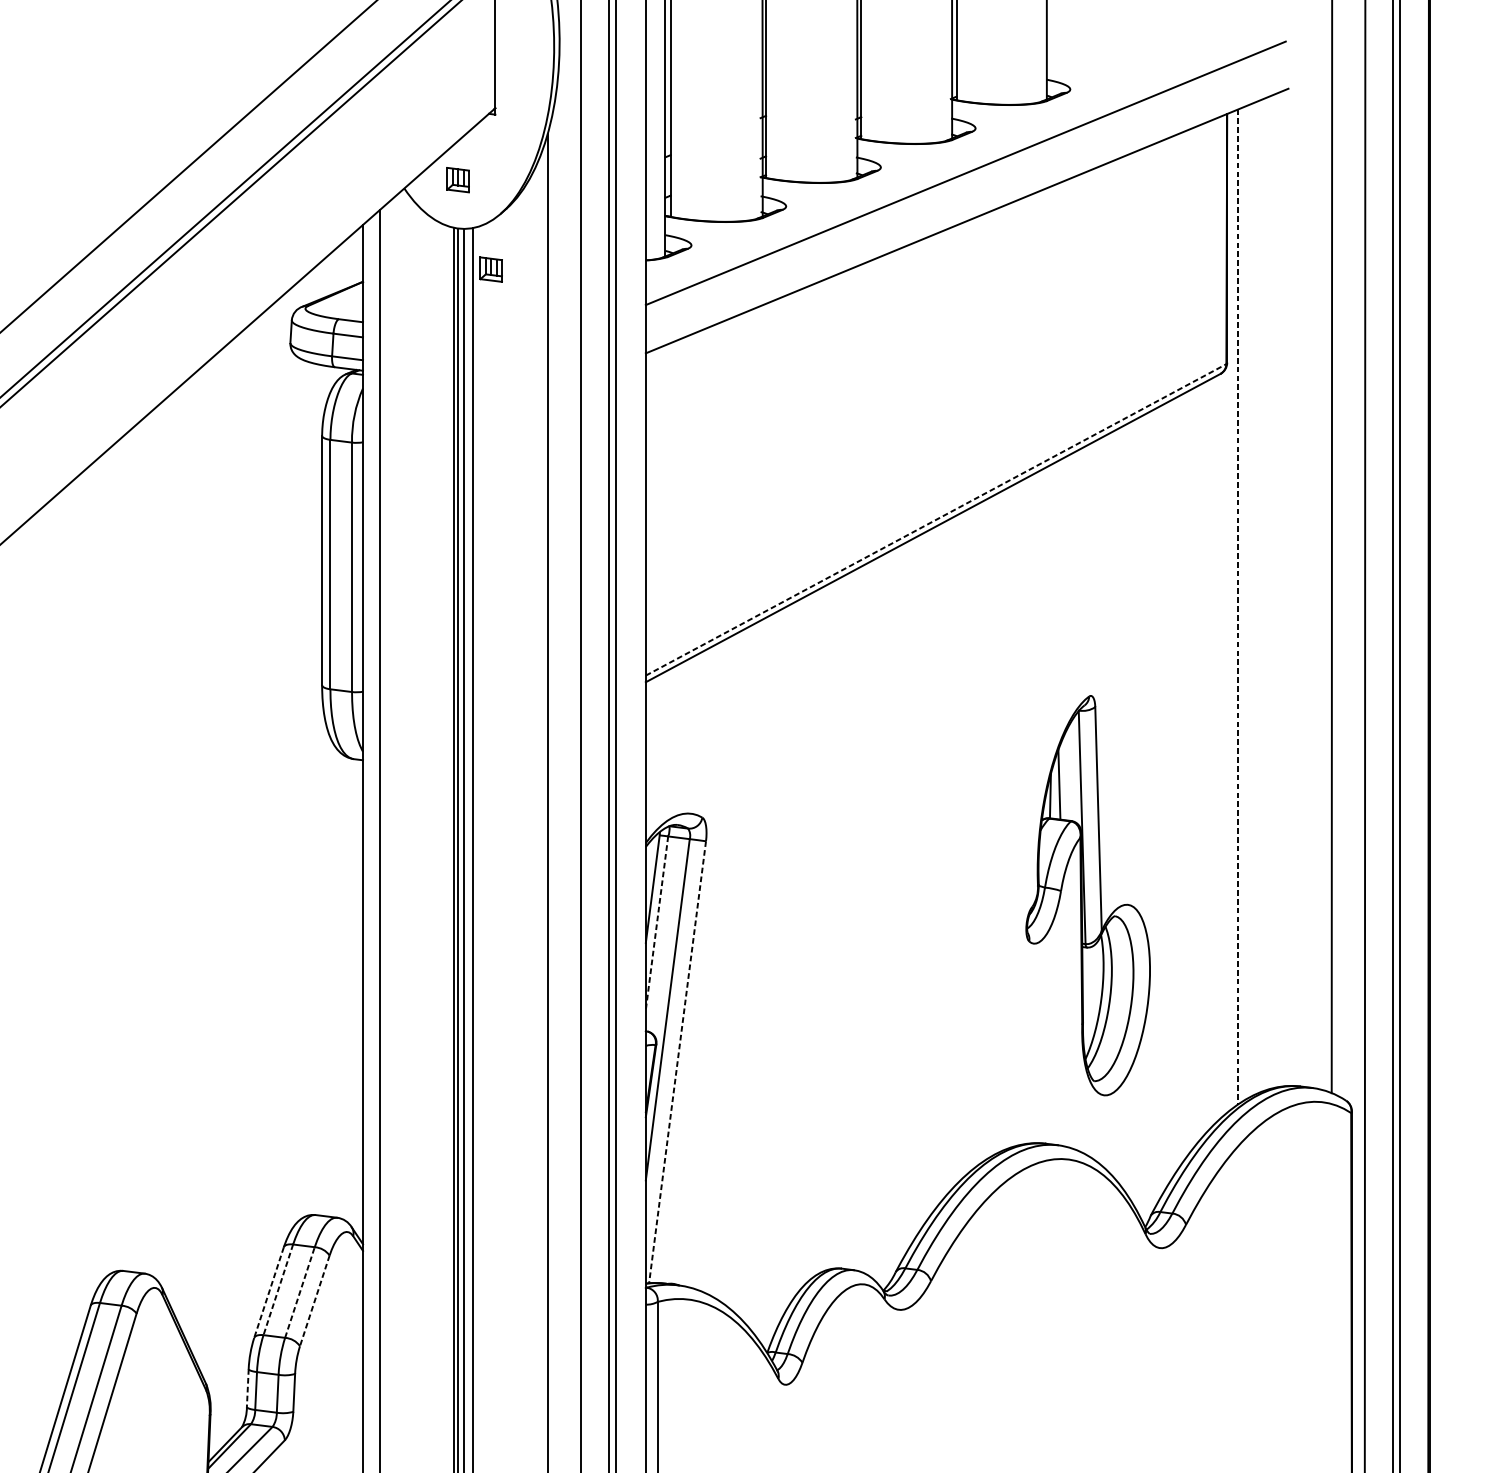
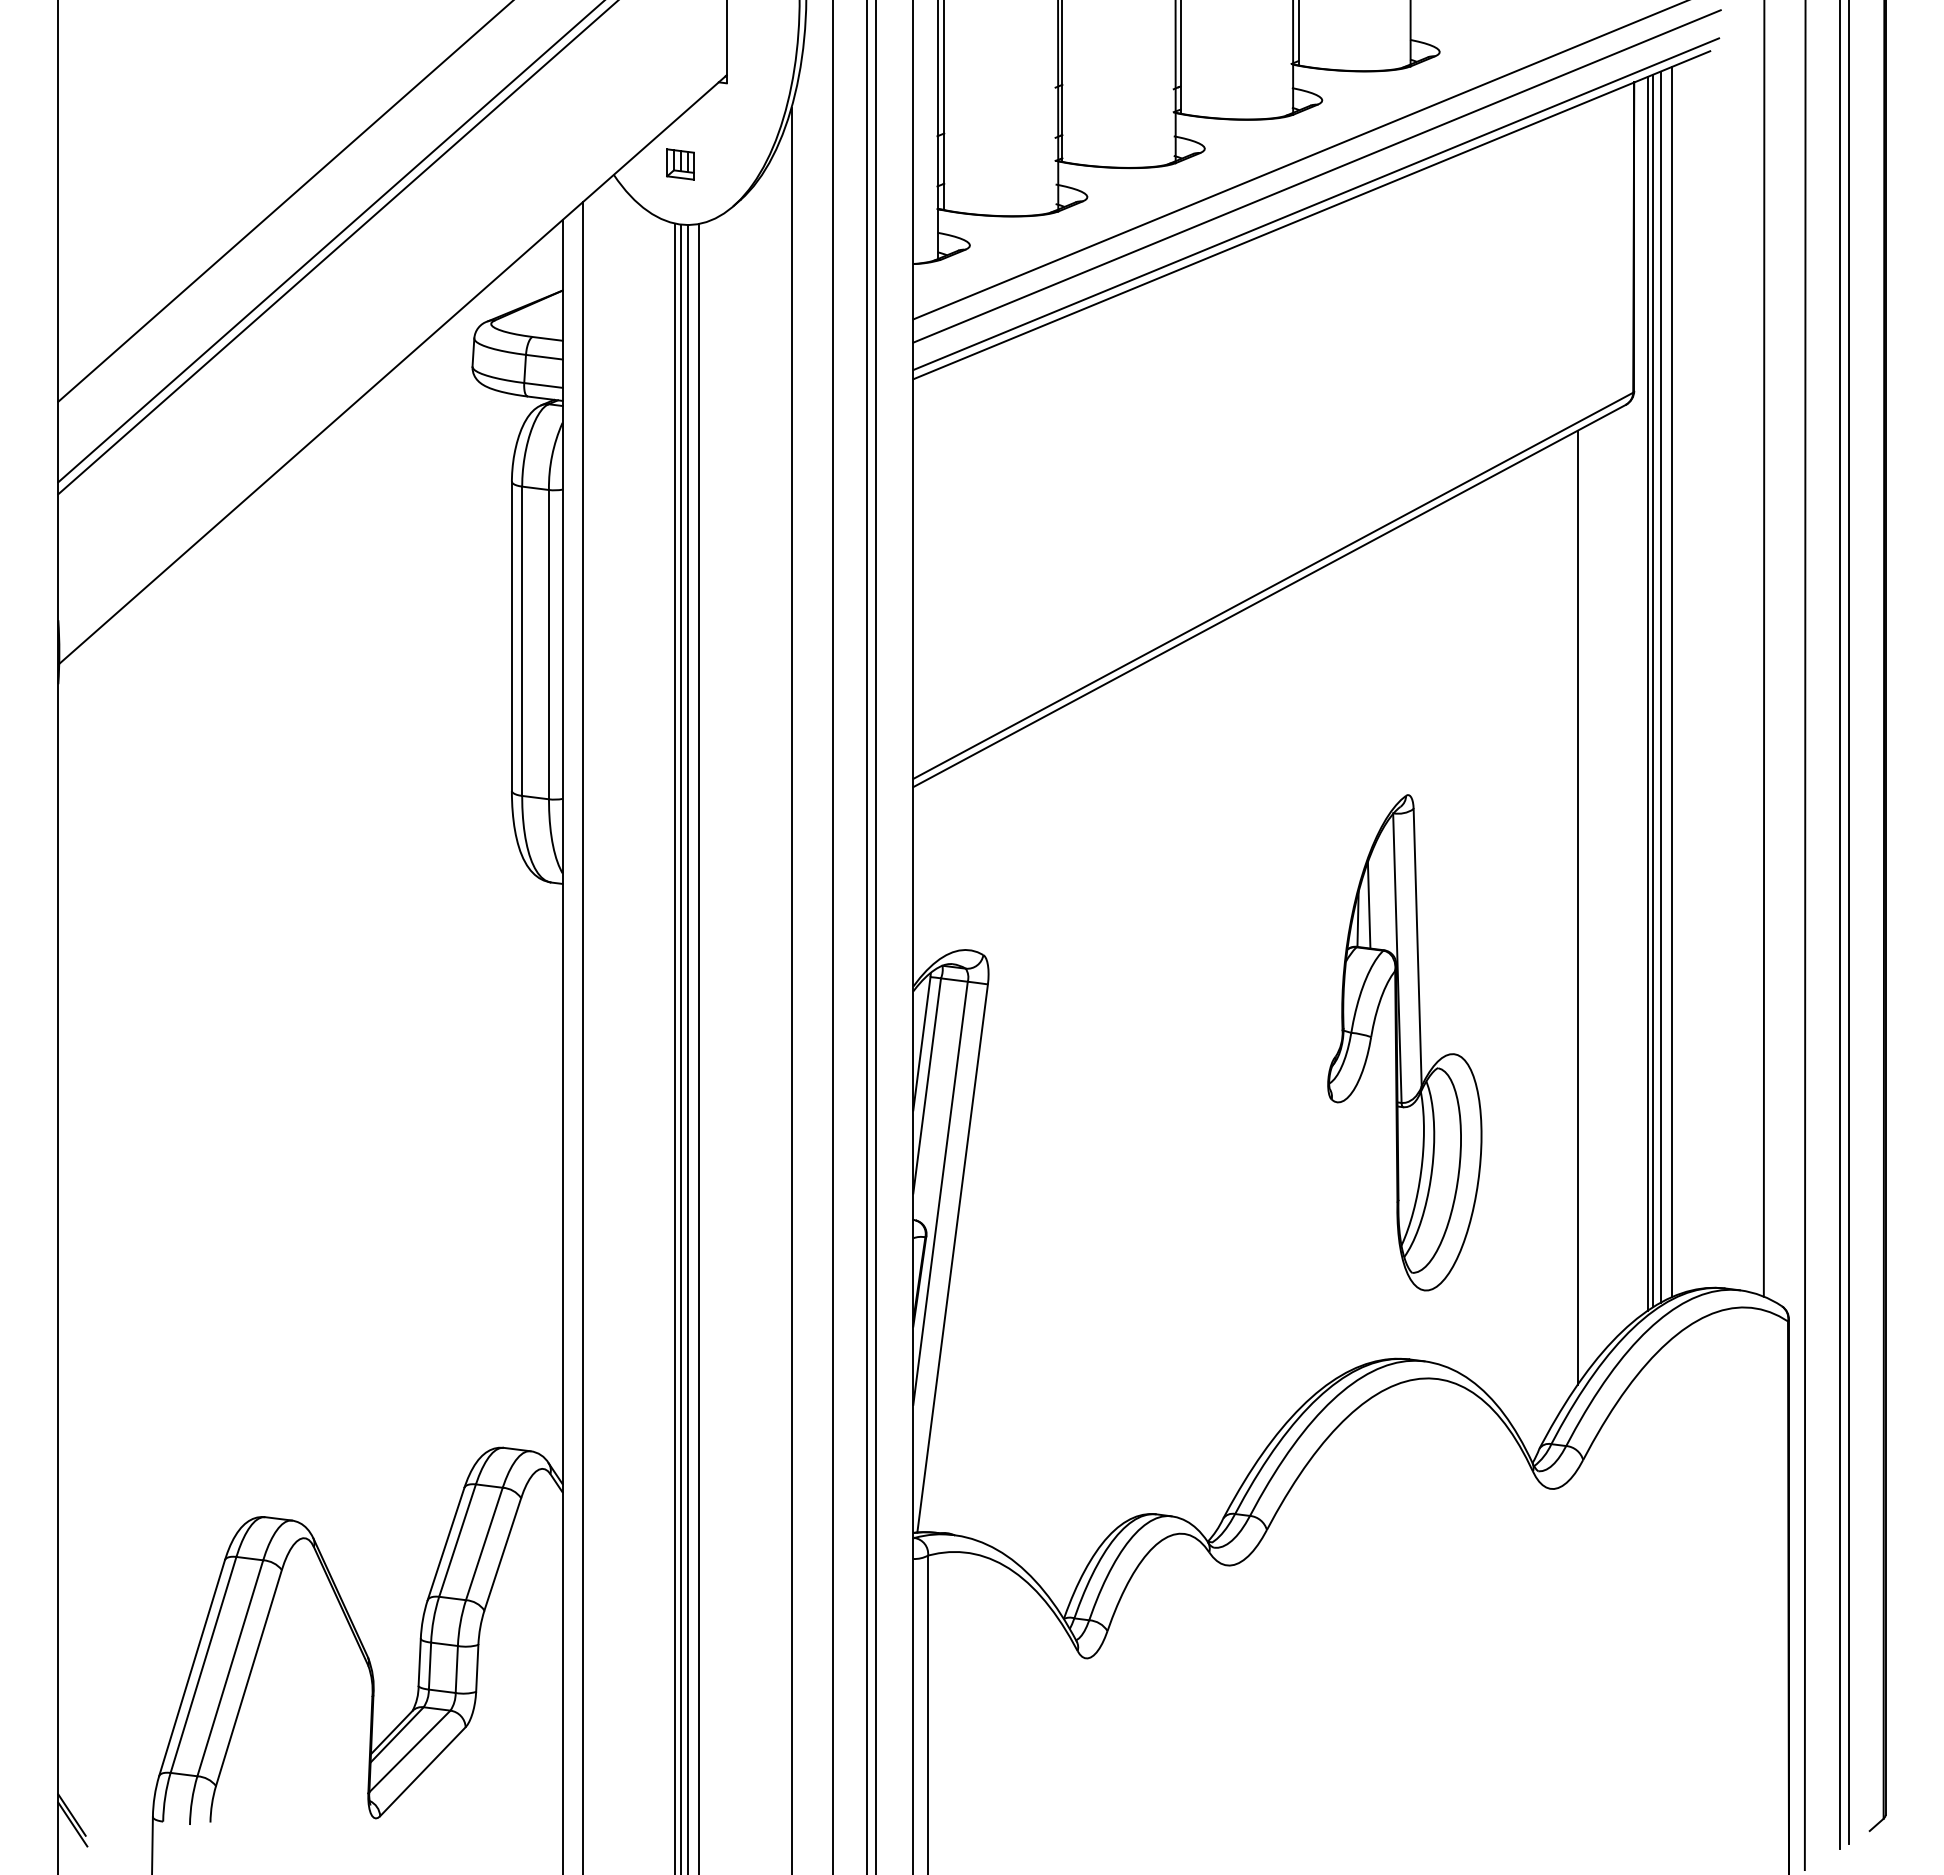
line: (970, 189) -> (1316, 176), added
line: (970, 212) -> (1316, 204), added
part: (491, 269) -> (721, 275), removed
line: (936, 519) -> (1273, 585), dashed -> solid
line: (1257, 597) -> (1671, 682), added
line: (1248, 601) -> (1660, 686), added
line: (1241, 604) -> (1652, 690), added
line: (1237, 606) -> (1647, 693), dashed -> solid
line: (1181, 779) -> (1577, 907), added
part: (1087, 895) -> (1404, 1042), moved
line: (657, 923) -> (927, 1086), dashed -> solid
line: (677, 1063) -> (952, 1259), dashed -> solid
line: (278, 1290) -> (457, 1541), dashed -> solid
line: (268, 1292) -> (445, 1544), dashed -> solid
line: (300, 1292) -> (484, 1543), dashed -> solid
line: (314, 1301) -> (502, 1554), dashed -> solid
line: (247, 1388) -> (419, 1662), dashed -> solid

